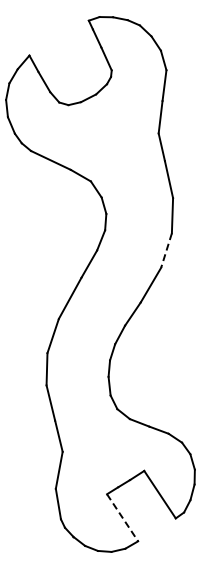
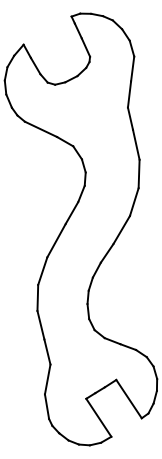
line: (166, 251) -> (134, 202), dashed -> solid
line: (122, 518) -> (98, 418), dashed -> solid

